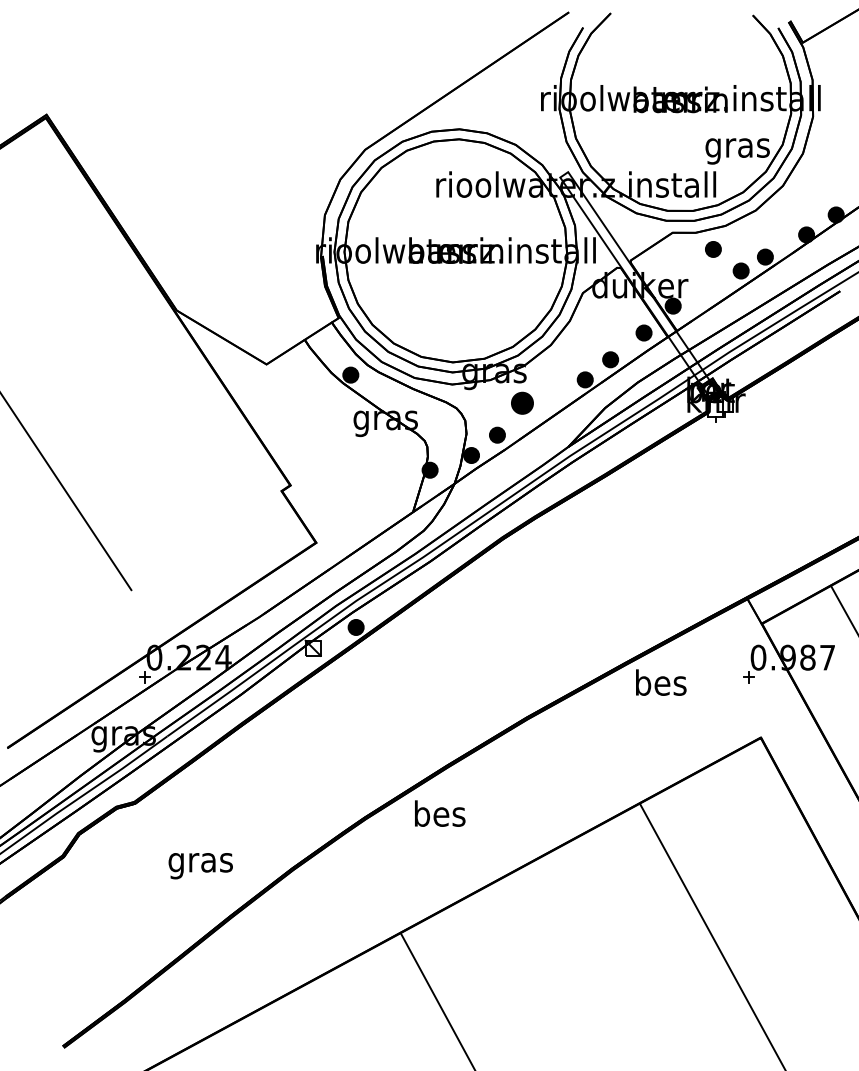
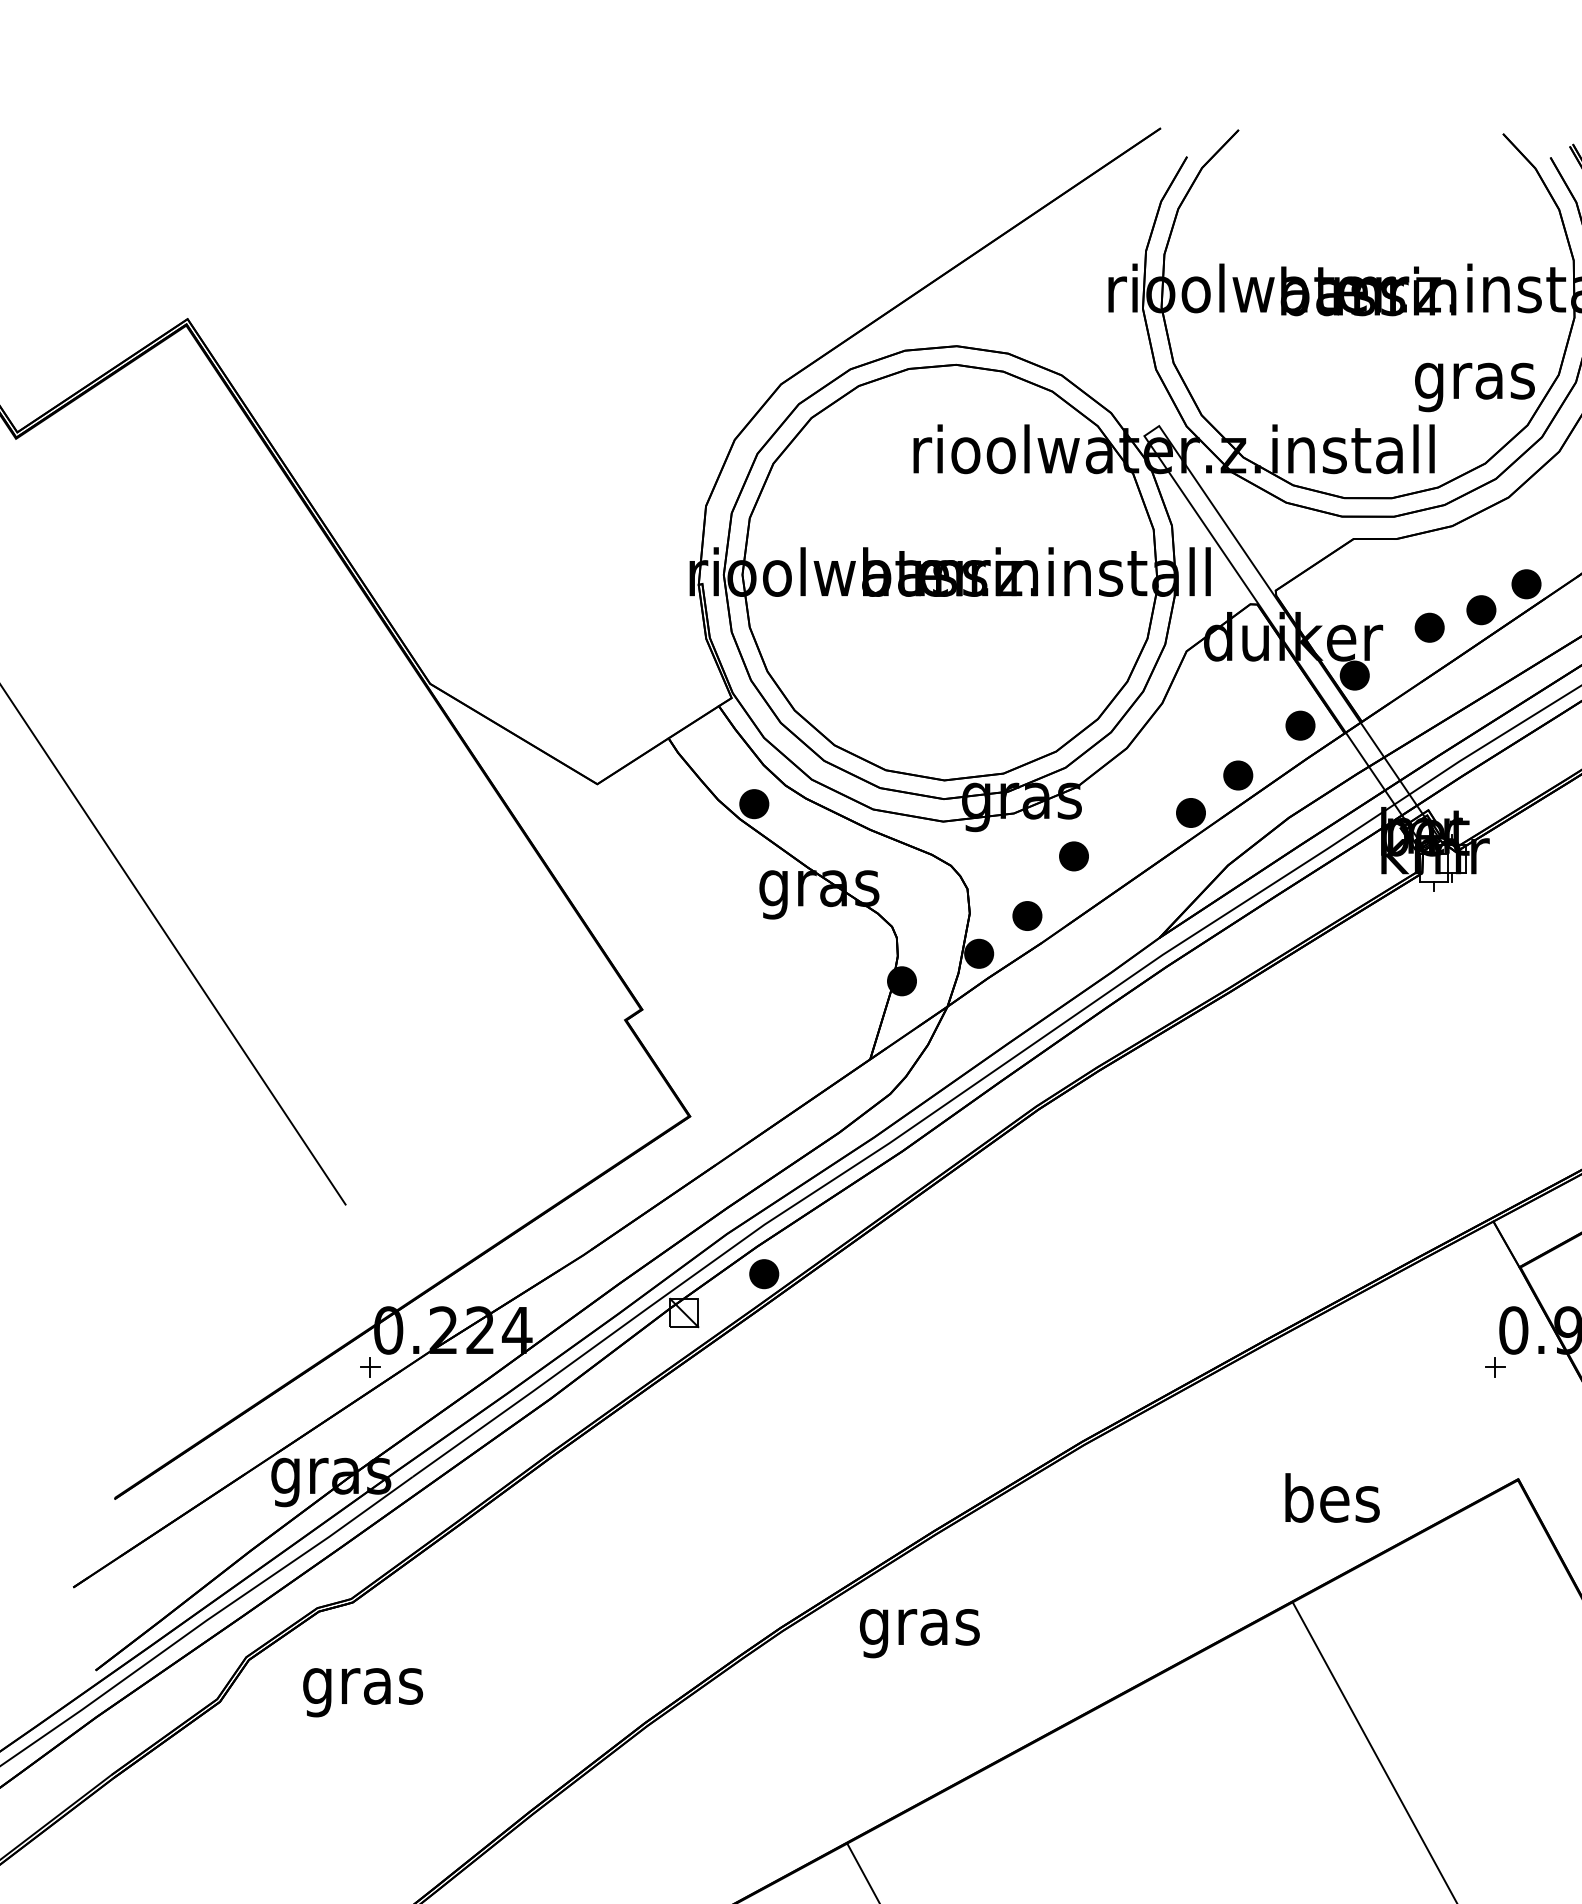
part: (713, 249) -> (1429, 627), moved
part: (522, 402) -> (1074, 855), size x0.71
text: (661, 682) -> (1332, 1497), moved
text: (439, 816) -> (919, 1626), bes -> gras
text: (200, 866) -> (362, 1693), moved

